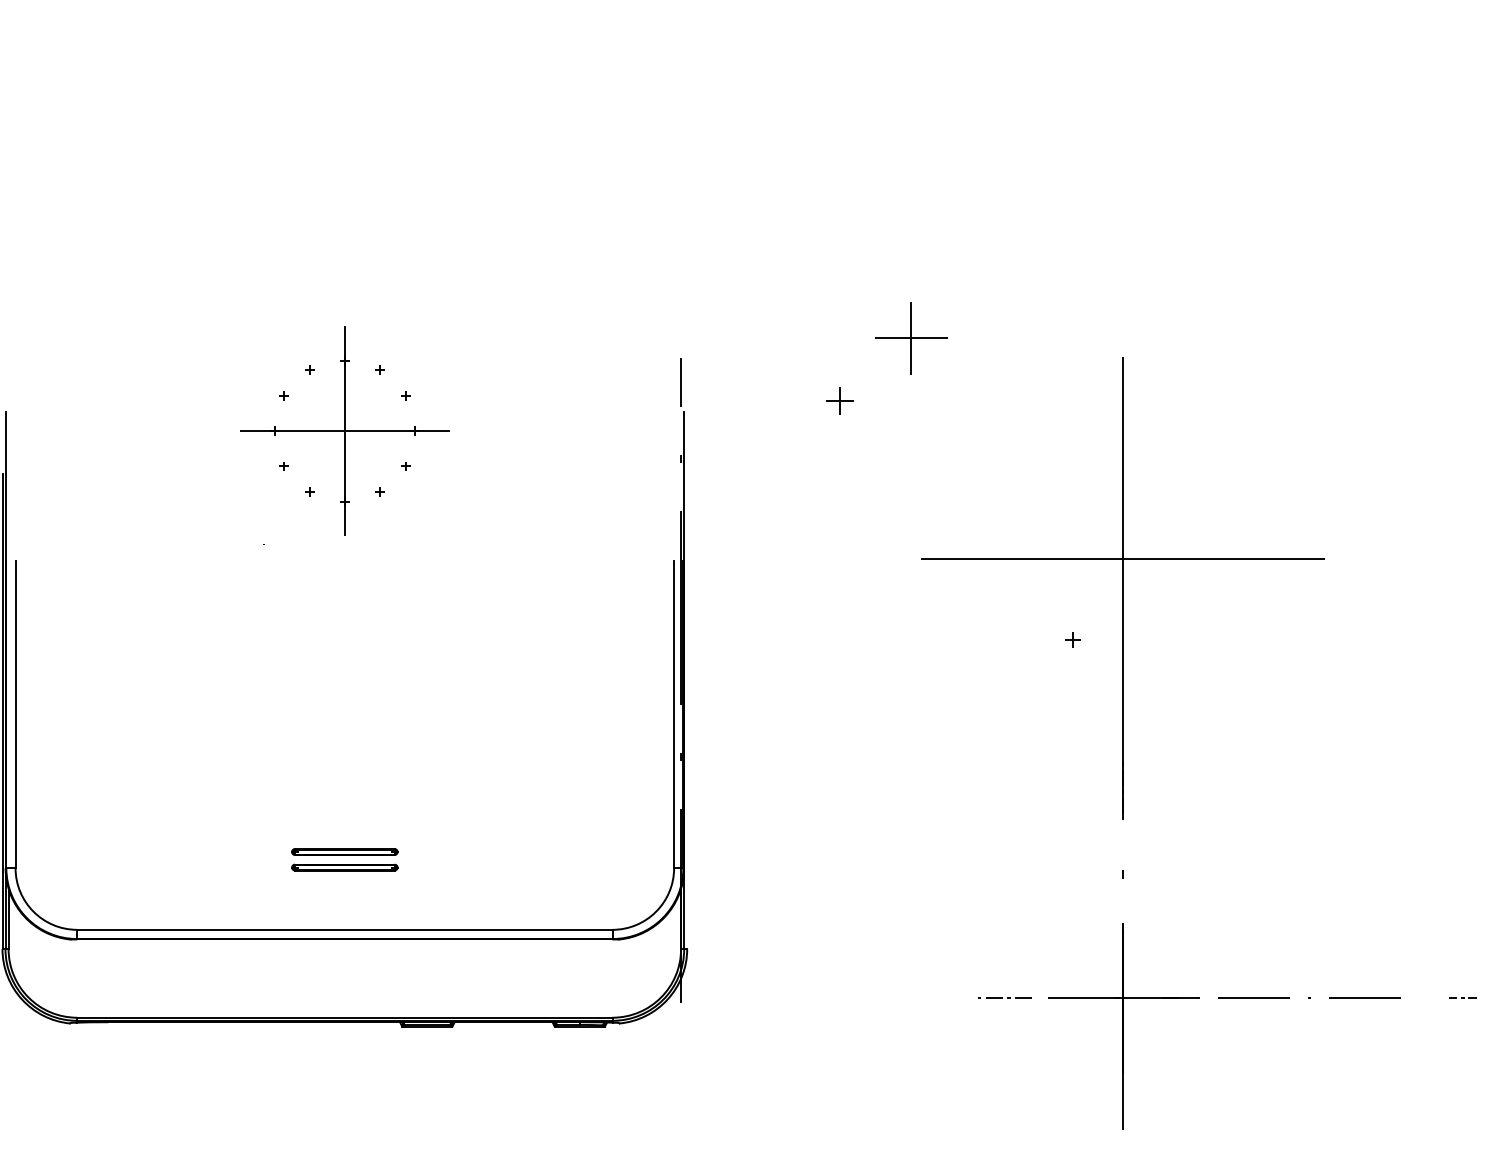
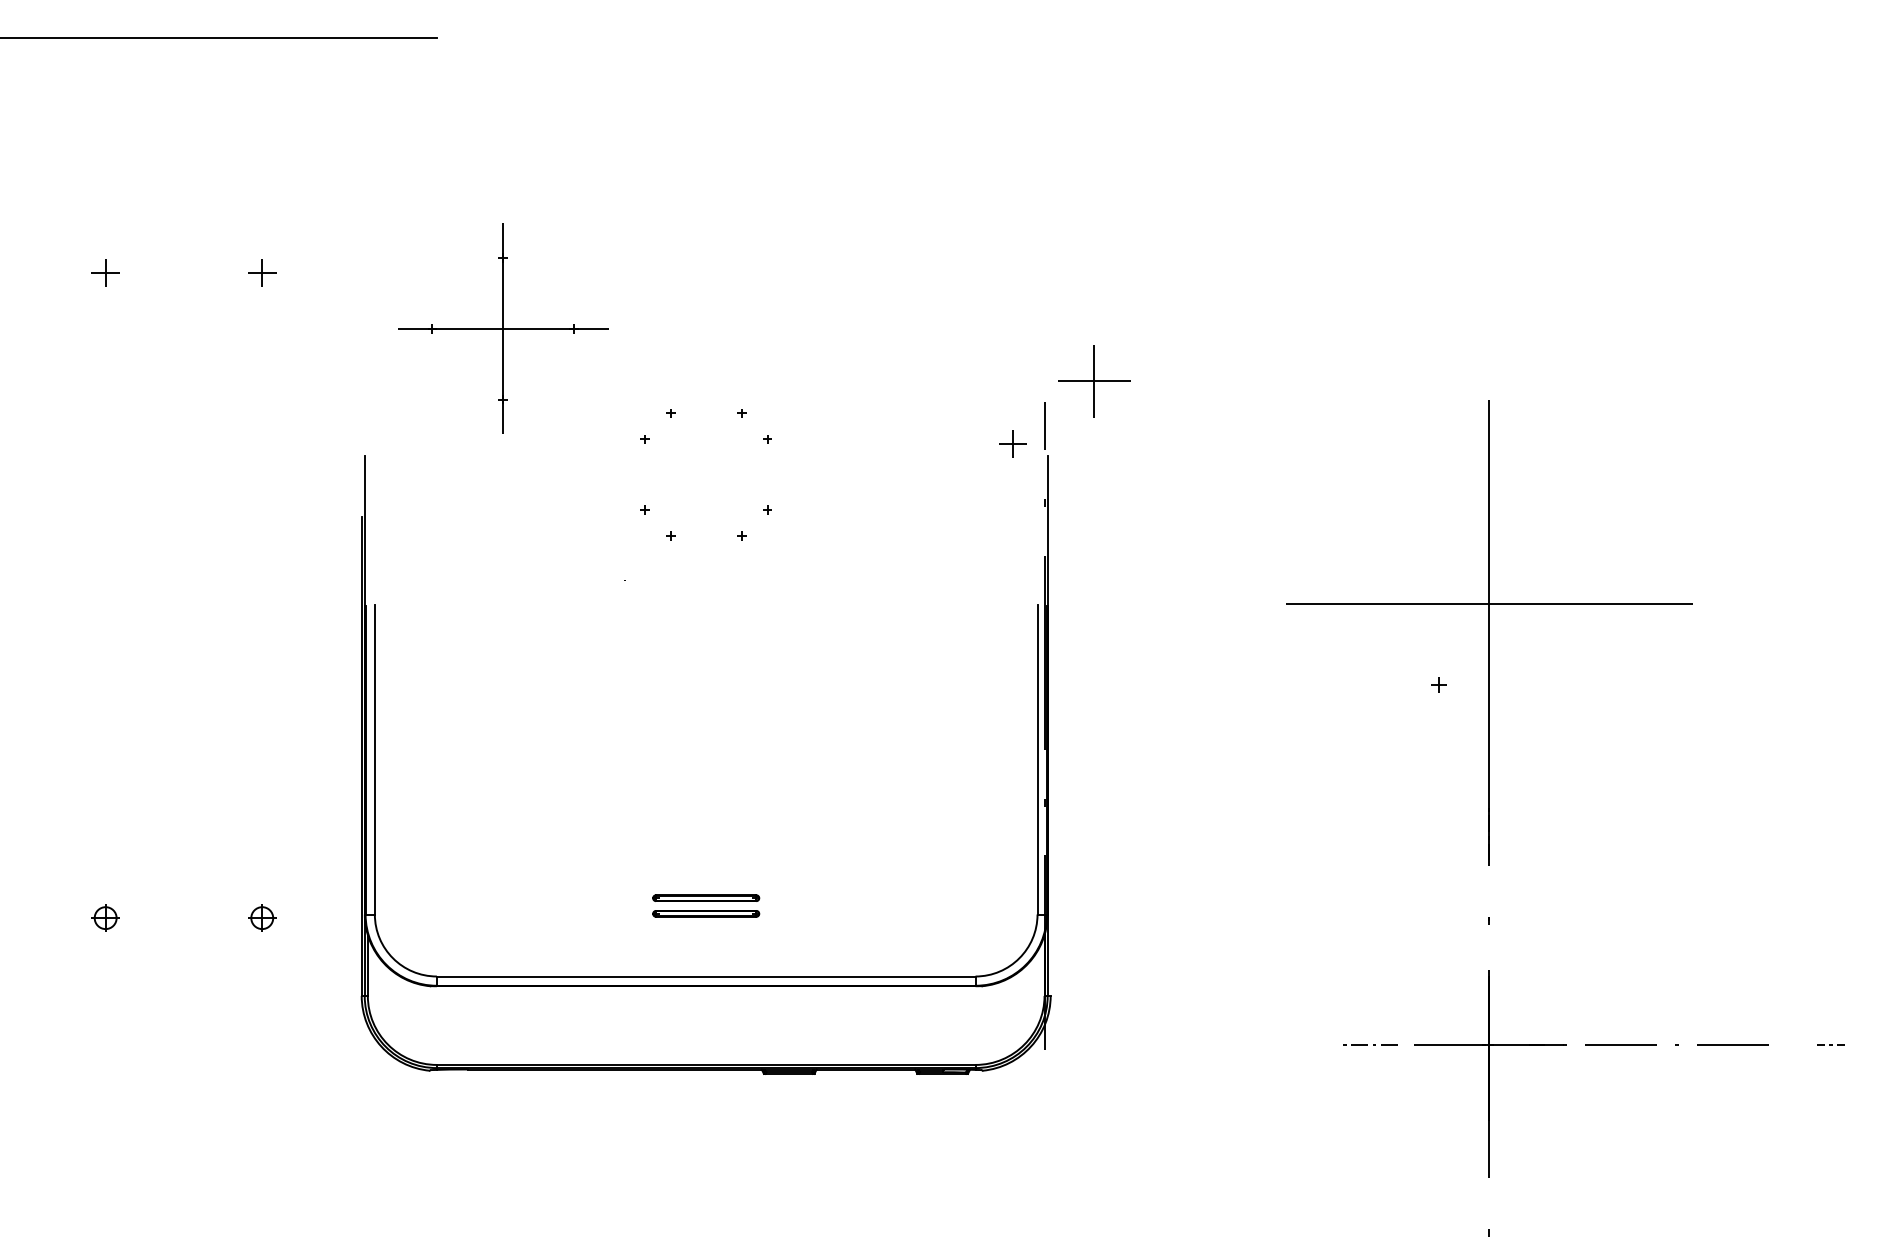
part: (911, 338) -> (1094, 381), moved
part: (839, 400) -> (1012, 443), moved
part: (345, 430) -> (503, 328), moved

